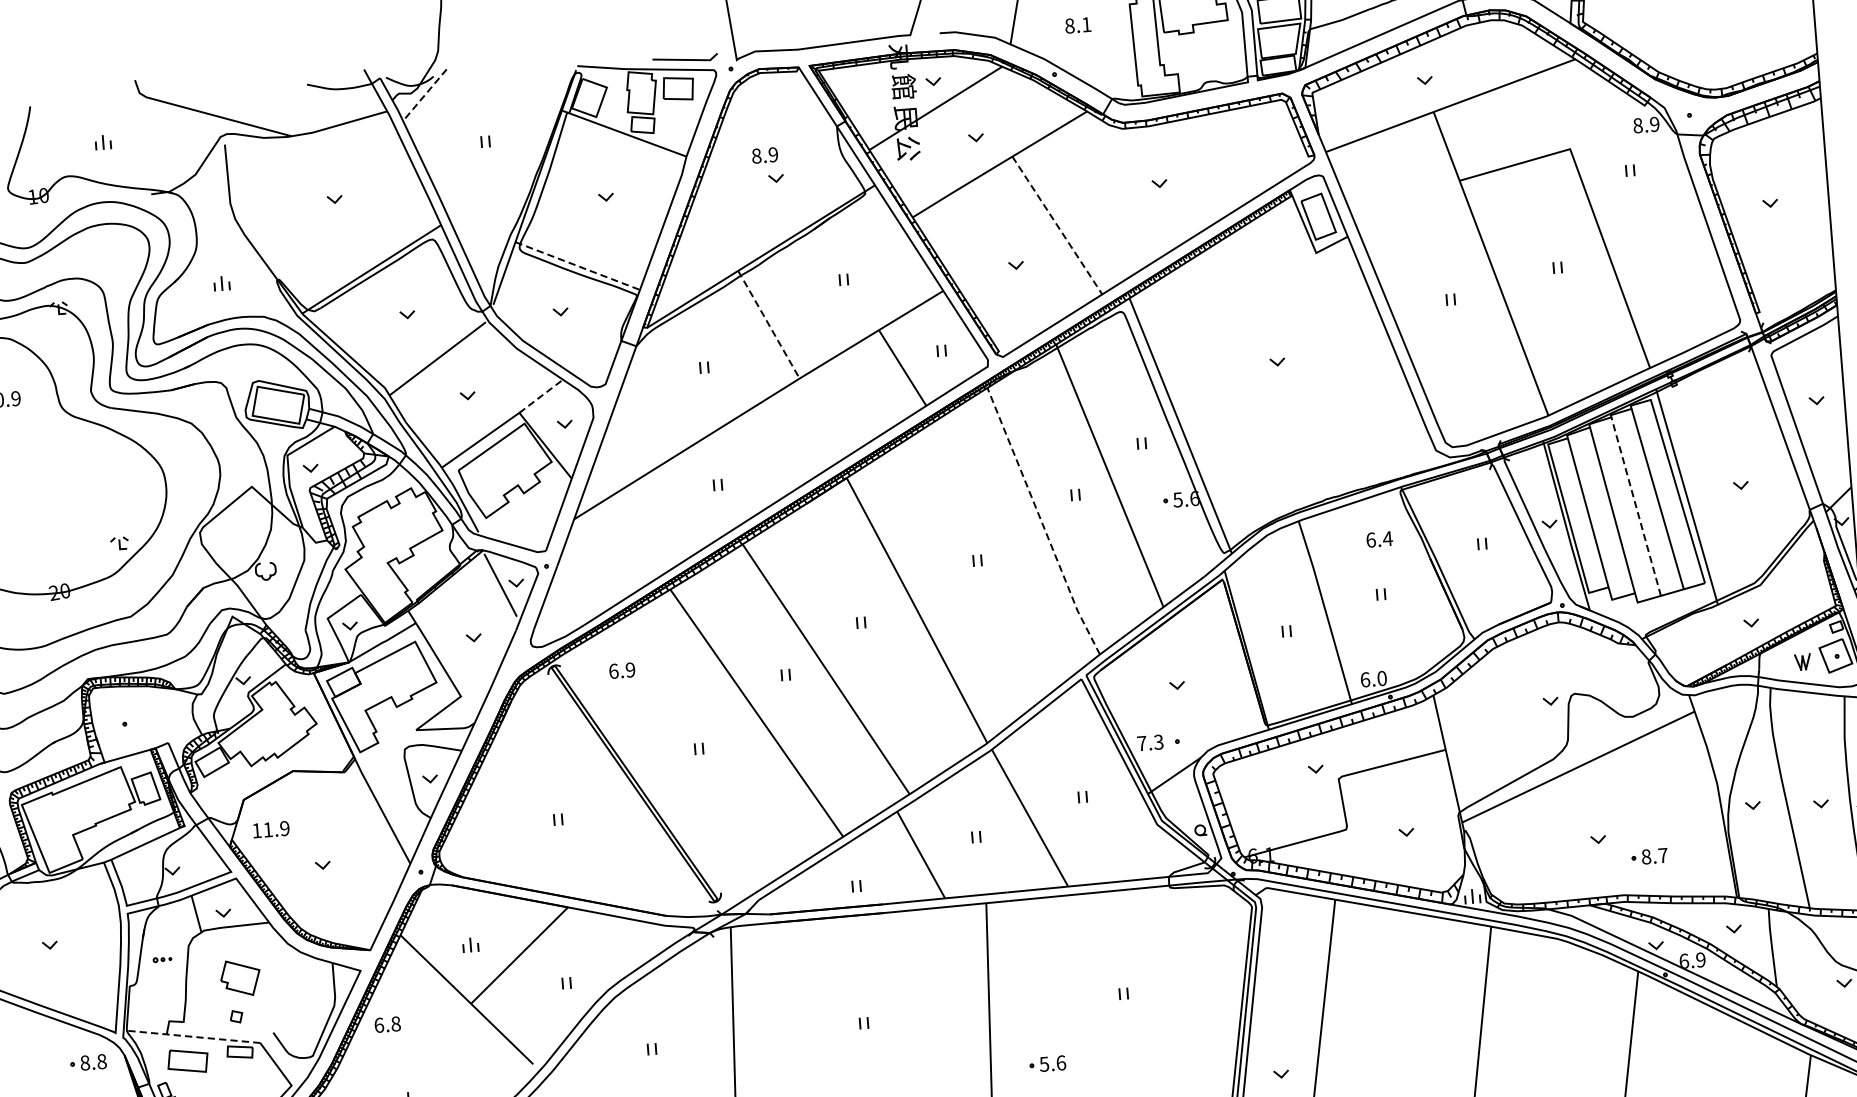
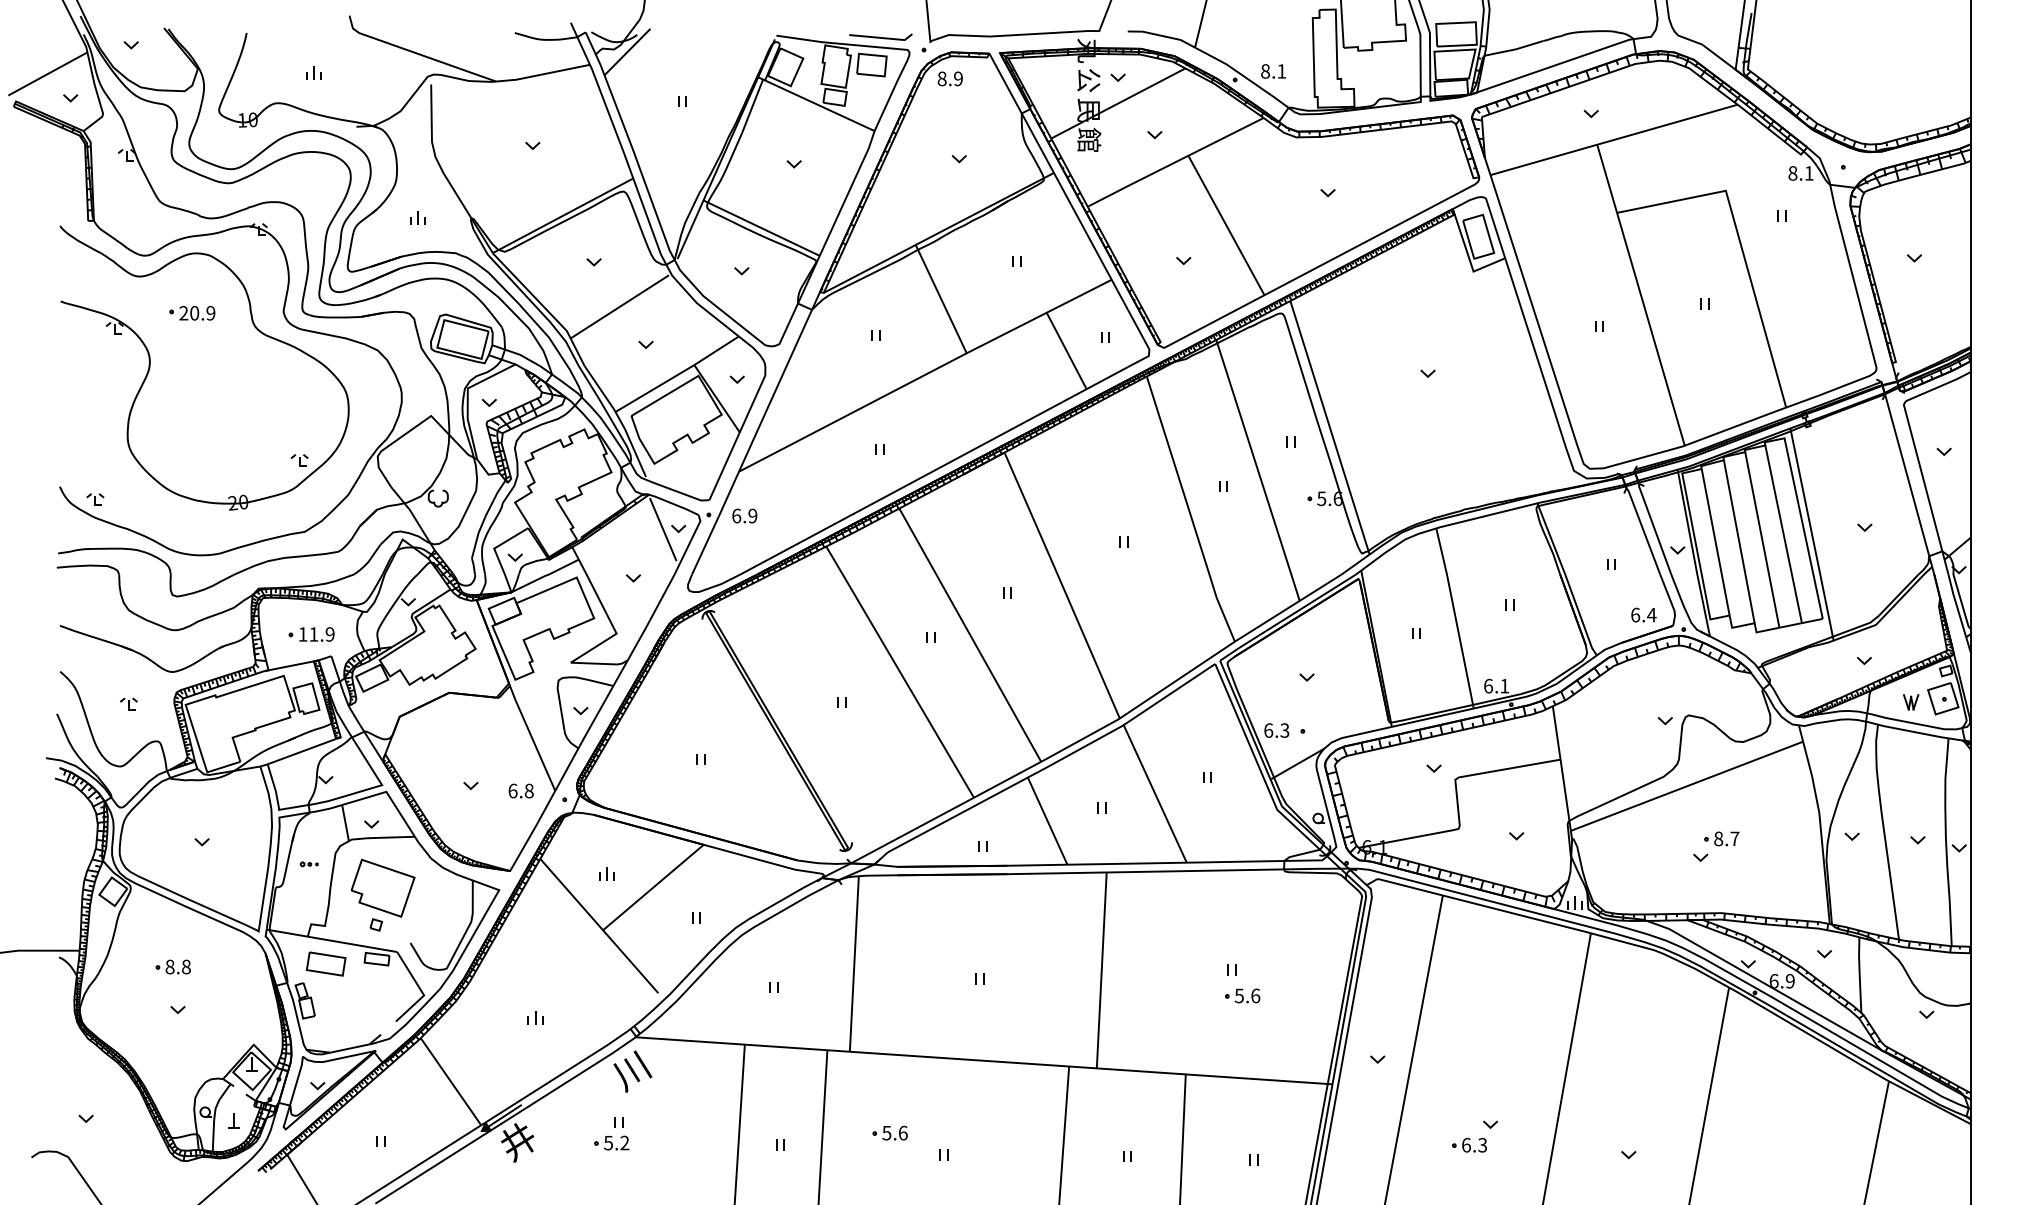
text: (1078, 25) -> (1273, 71), moved
text: (904, 86) -> (1089, 80), 館 -> 公
line: (424, 95) -> (627, 52), dashed -> solid
text: (1654, 124) -> (1808, 173), 8.9 -> 8.1
text: (909, 147) -> (1089, 139), 公 -> 館
text: (764, 155) -> (949, 78), moved
line: (1057, 225) -> (1226, 225), dashed -> solid
line: (577, 265) -> (761, 227), dashed -> solid
line: (768, 324) -> (940, 298), dashed -> solid
line: (542, 395) -> (717, 350), dashed -> solid
line: (1636, 506) -> (1762, 539), dashed -> solid
line: (1042, 522) -> (1189, 510), dashed -> solid
text: (1379, 538) -> (1643, 614), moved
text: (621, 670) -> (744, 515), moved
text: (1381, 677) -> (1504, 685), 6.0 -> 6.1
text: (1141, 743) -> (1268, 730), 7.3 -> 6.3
text: (270, 829) -> (316, 634), moved
part: (1649, 856) -> (1721, 838), moved
part: (239, 977) -> (382, 887), size x1.67
text: (386, 1024) -> (520, 790), moved
line: (191, 1036) -> (331, 940), dashed -> solid
part: (87, 1062) -> (172, 966), moved
part: (1047, 1063) -> (1242, 995), moved

